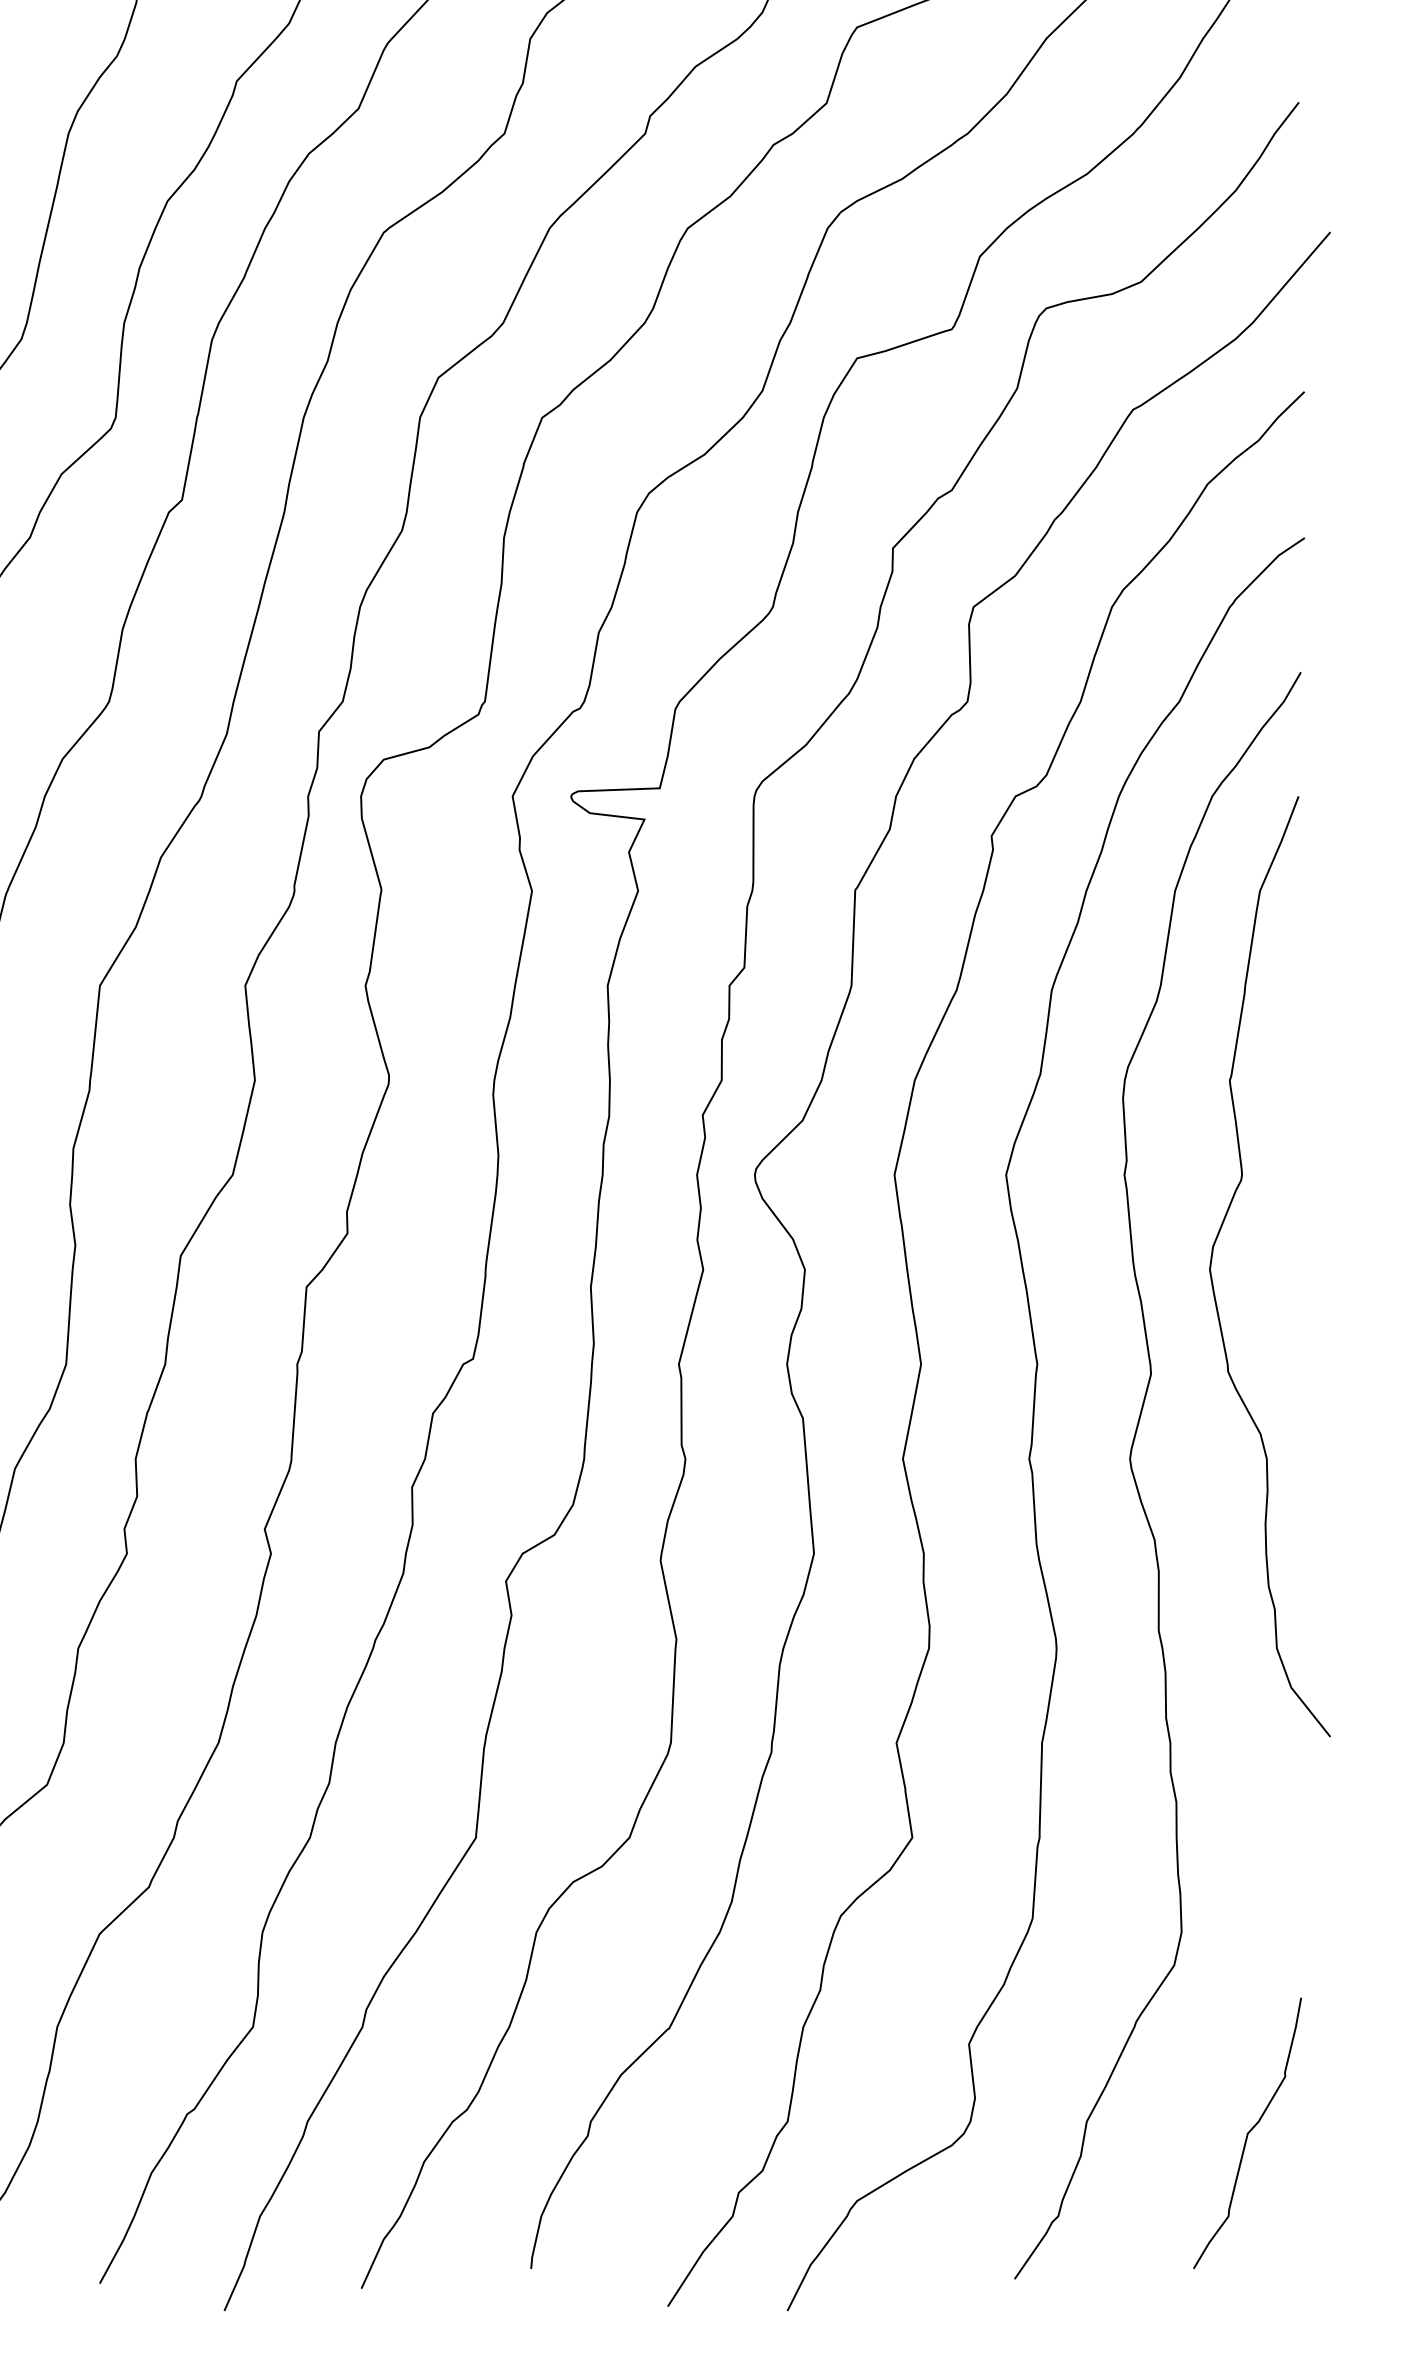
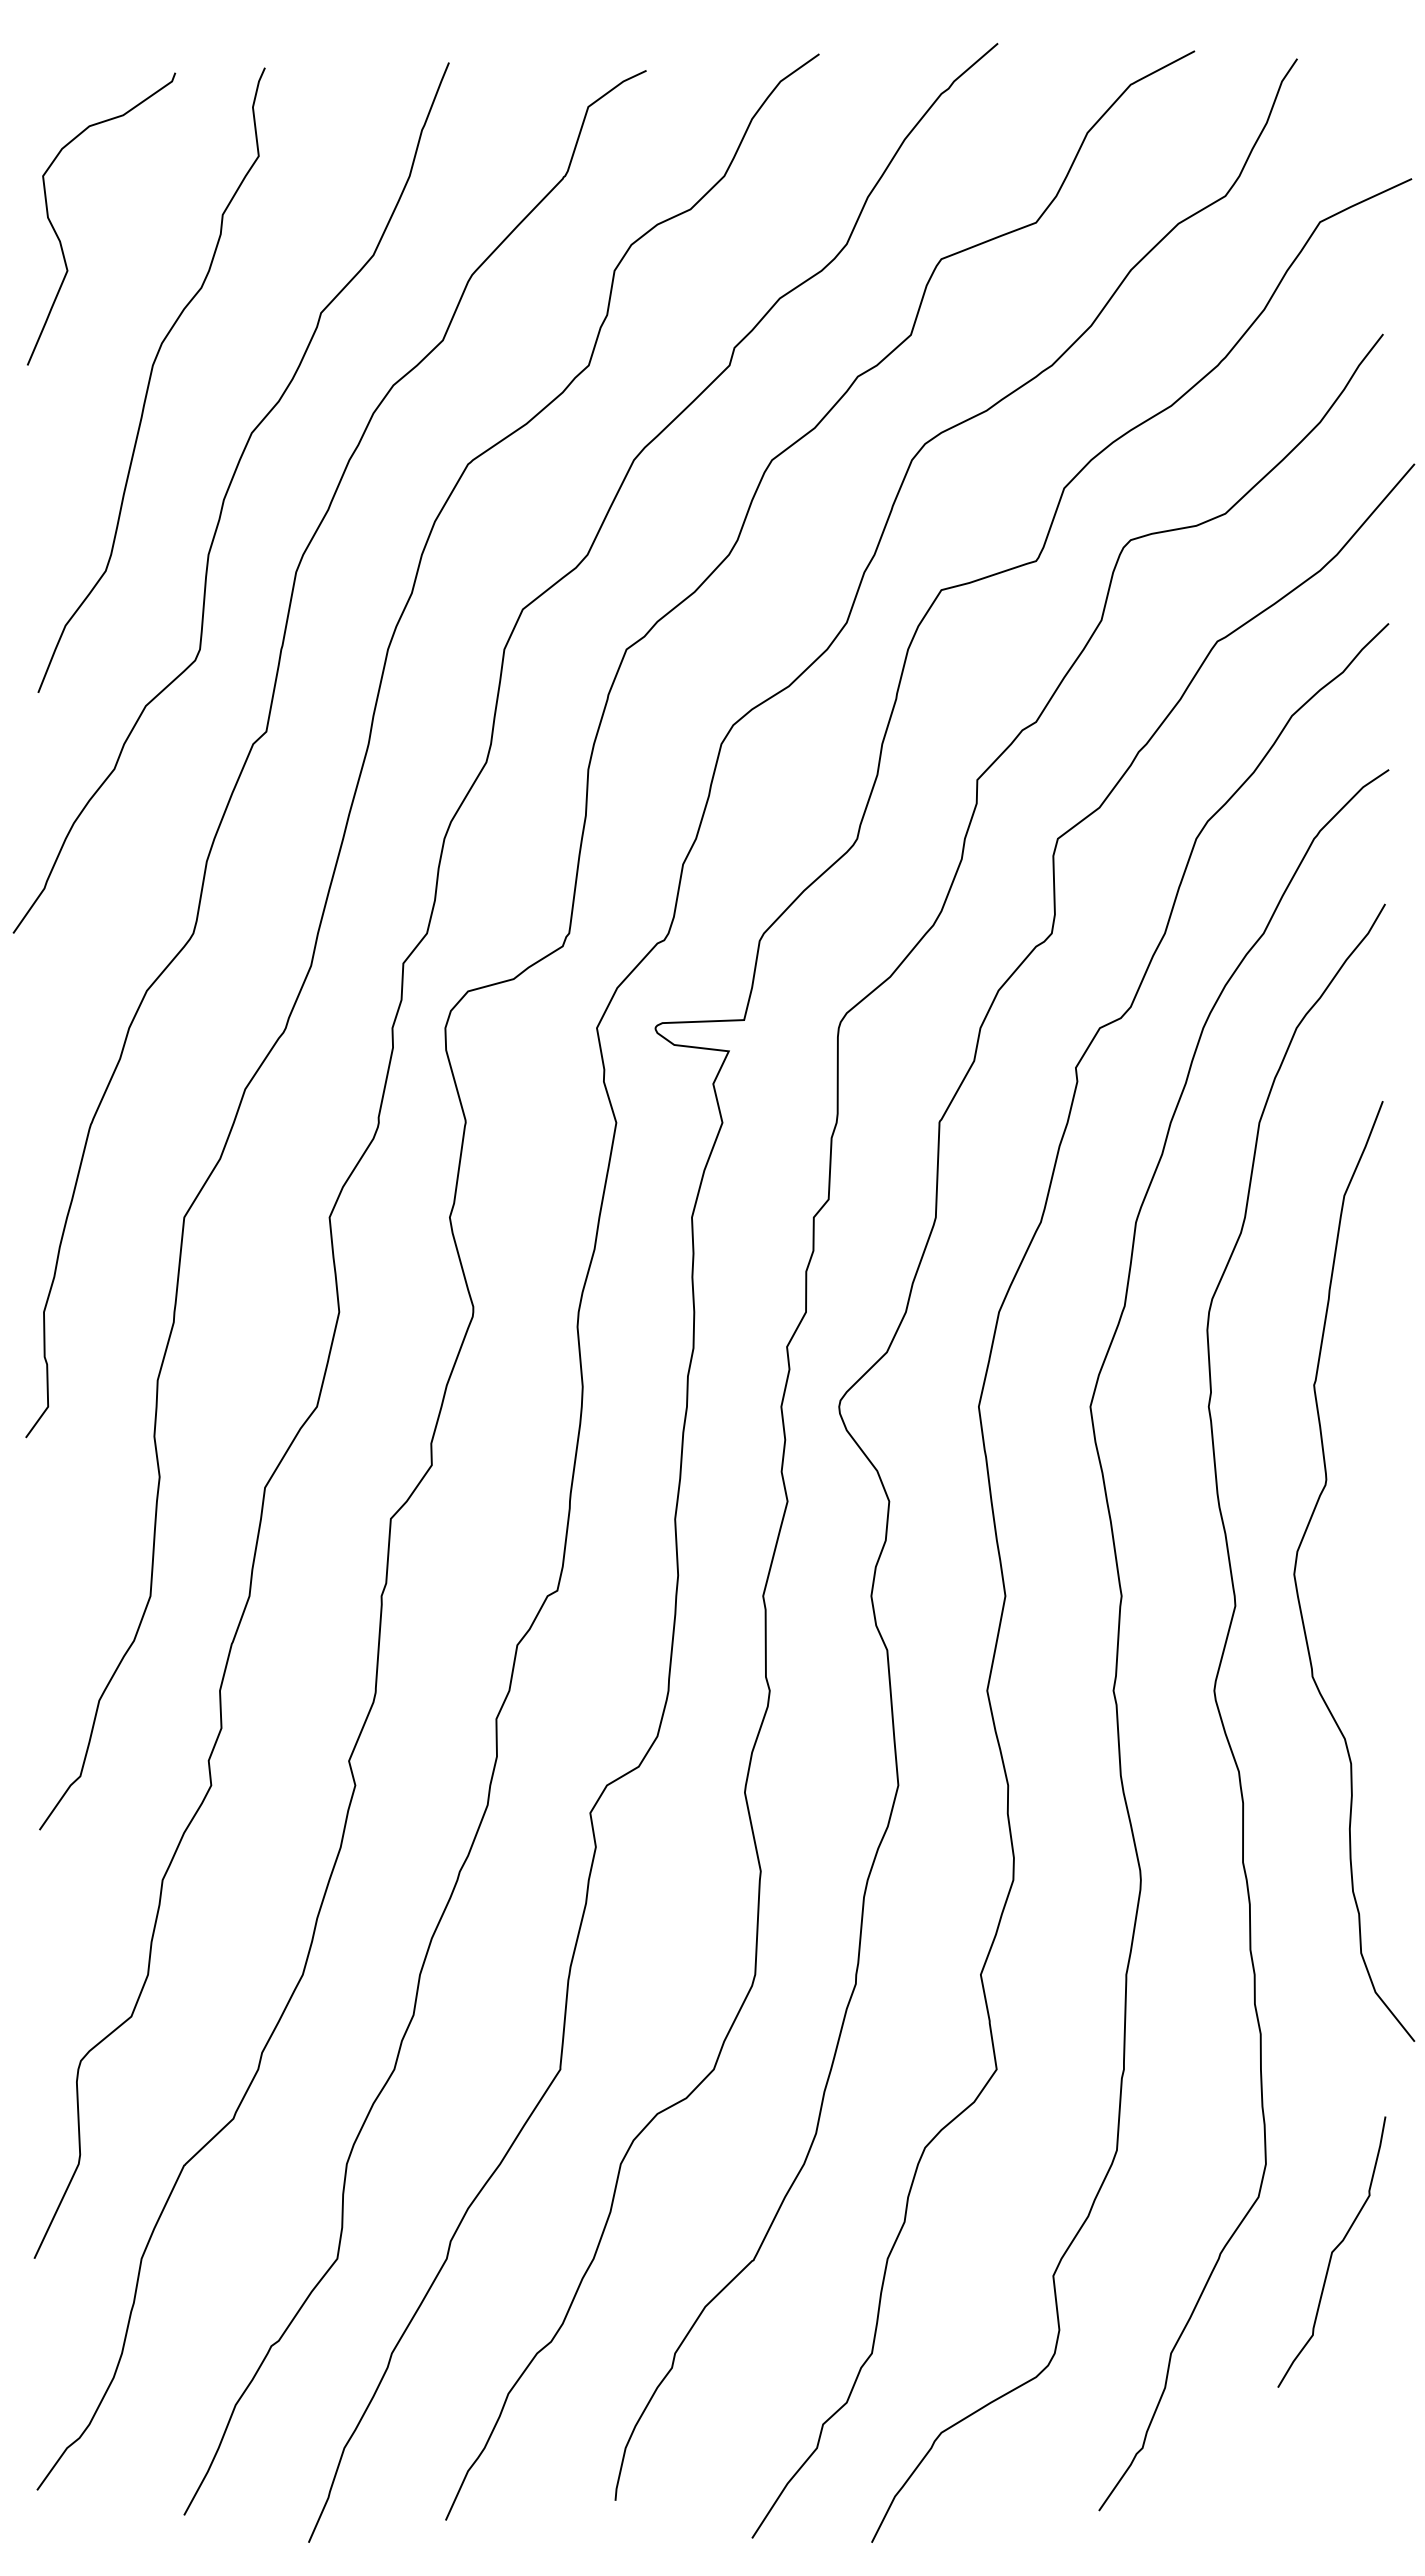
curve: (1213, 1255) -> (1297, 1560), moved
curve: (1247, 2132) -> (1331, 2251), moved

